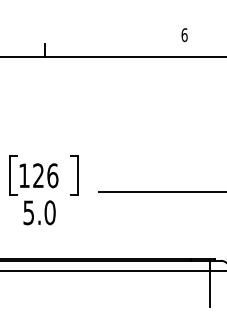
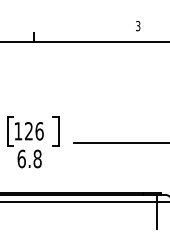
text: (185, 35) -> (138, 26), 6 -> 3
text: (39, 212) -> (29, 158), 5.0 -> 6.8

